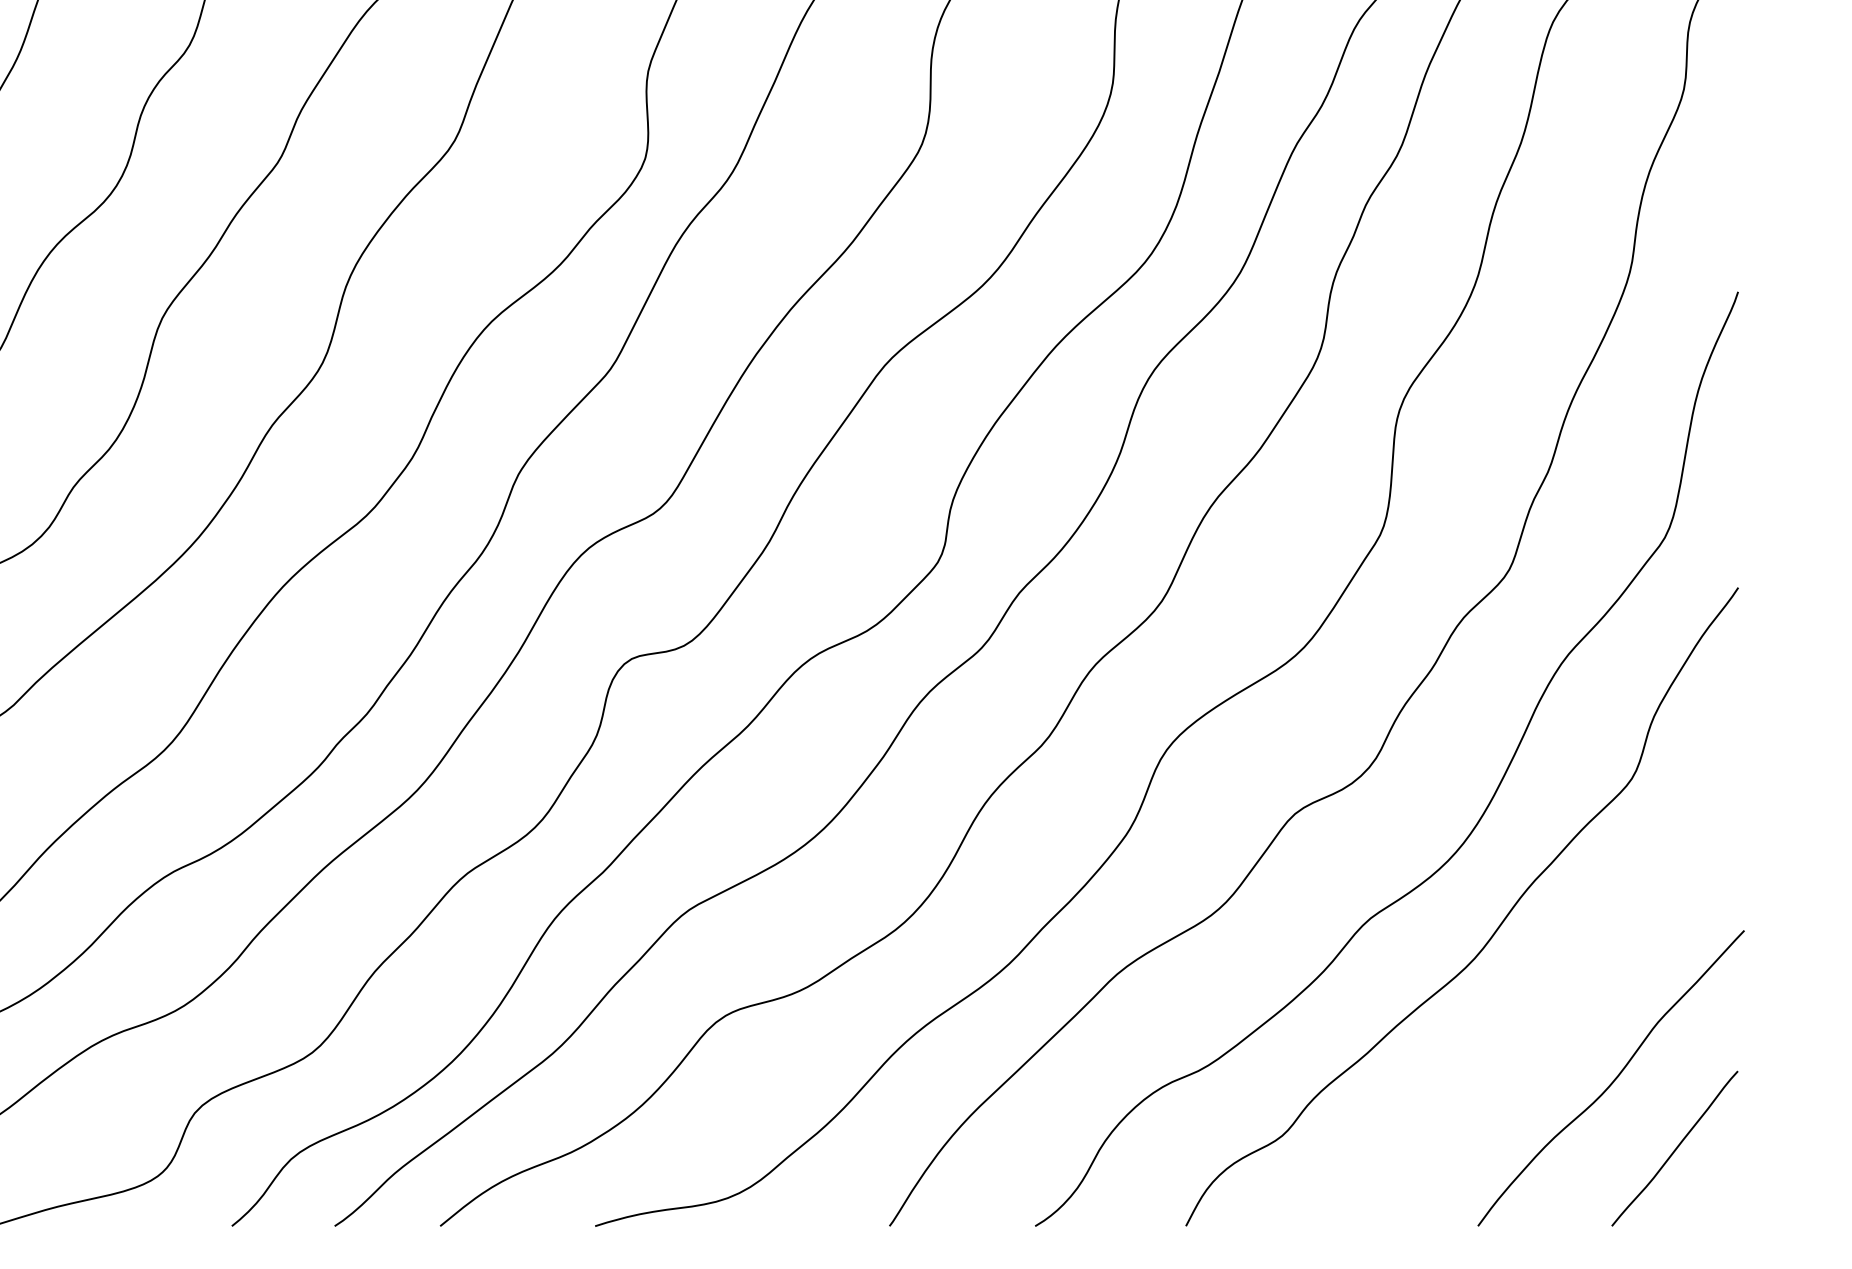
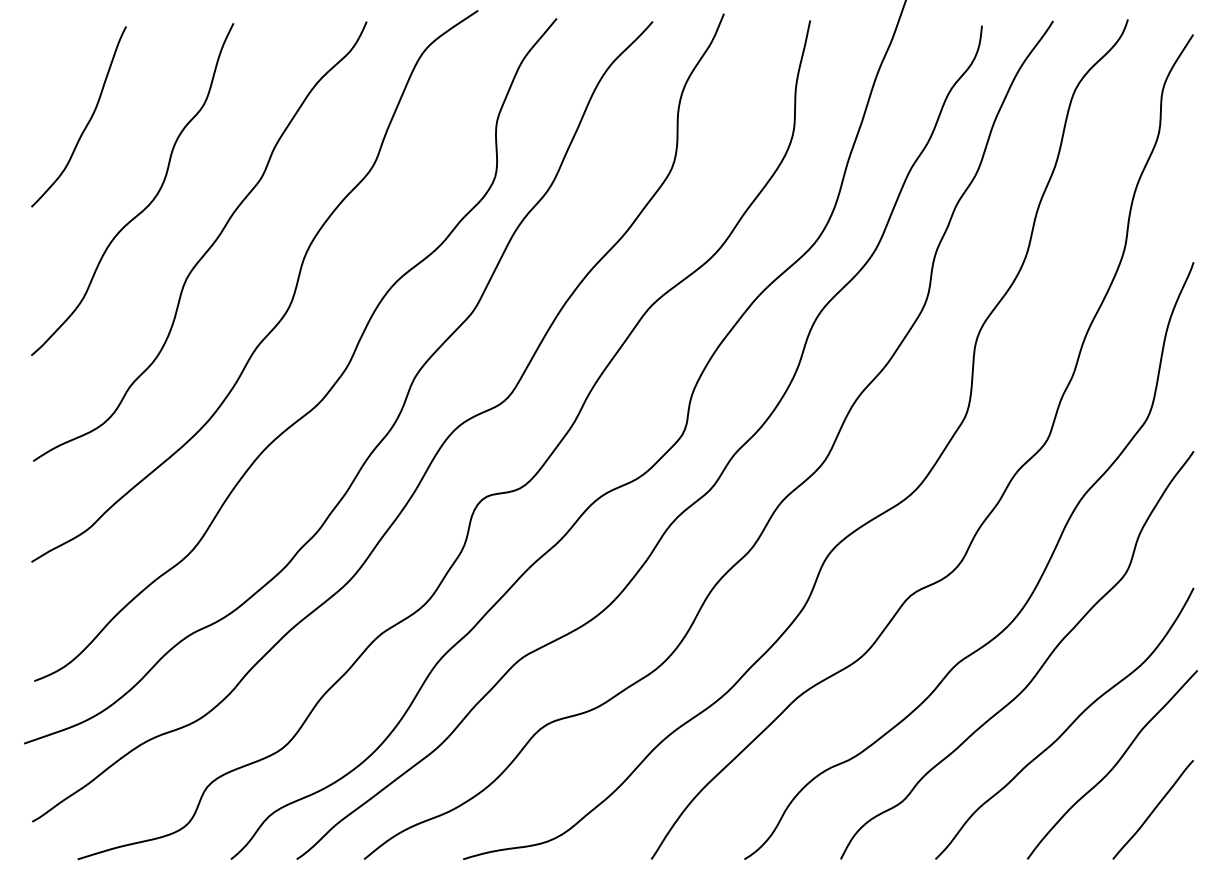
curve: (1542, 1018) -> (1068, 726), added

